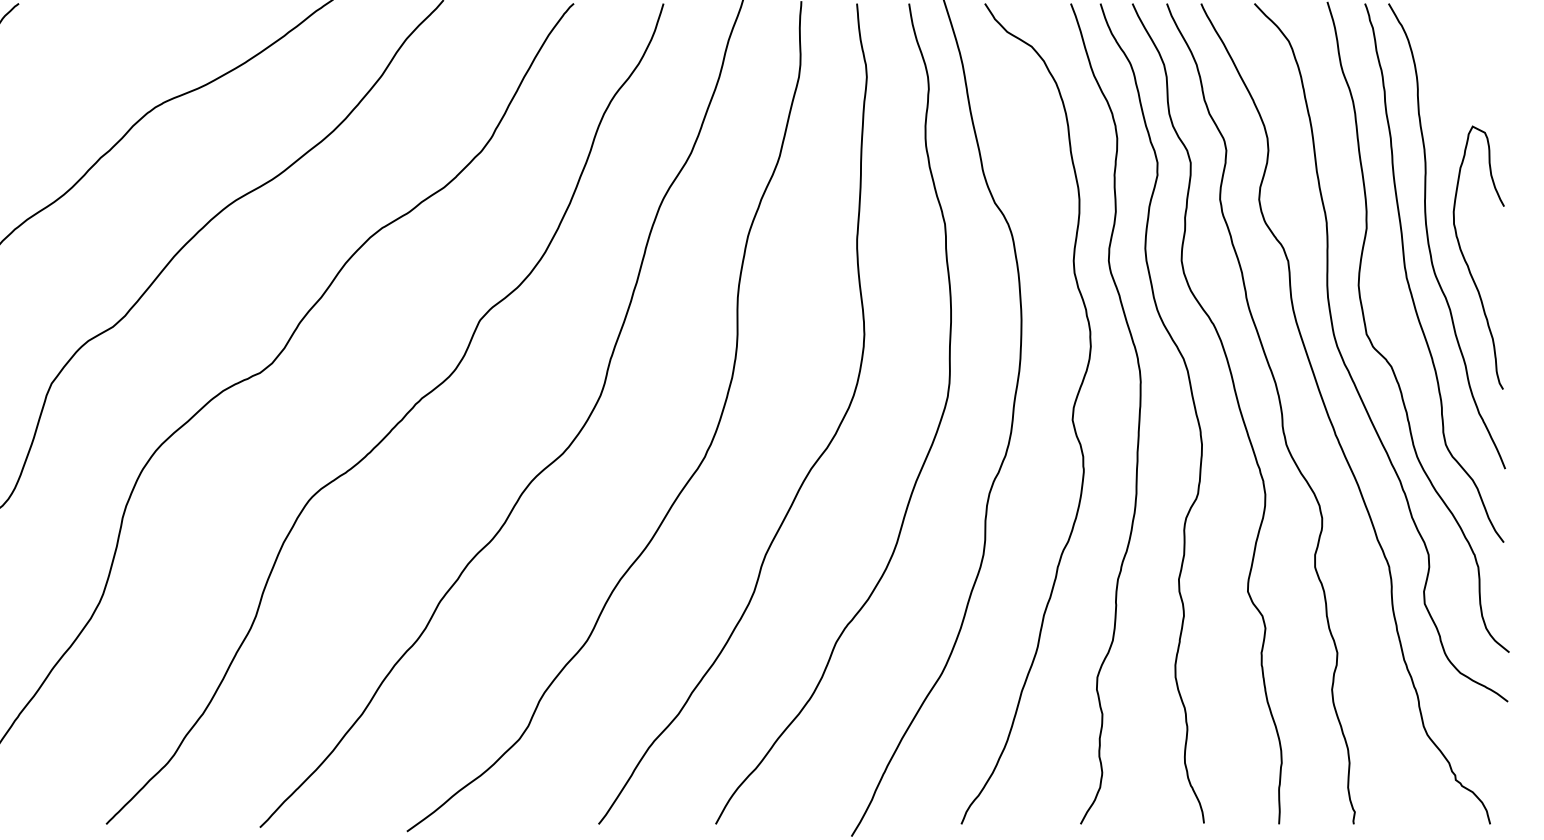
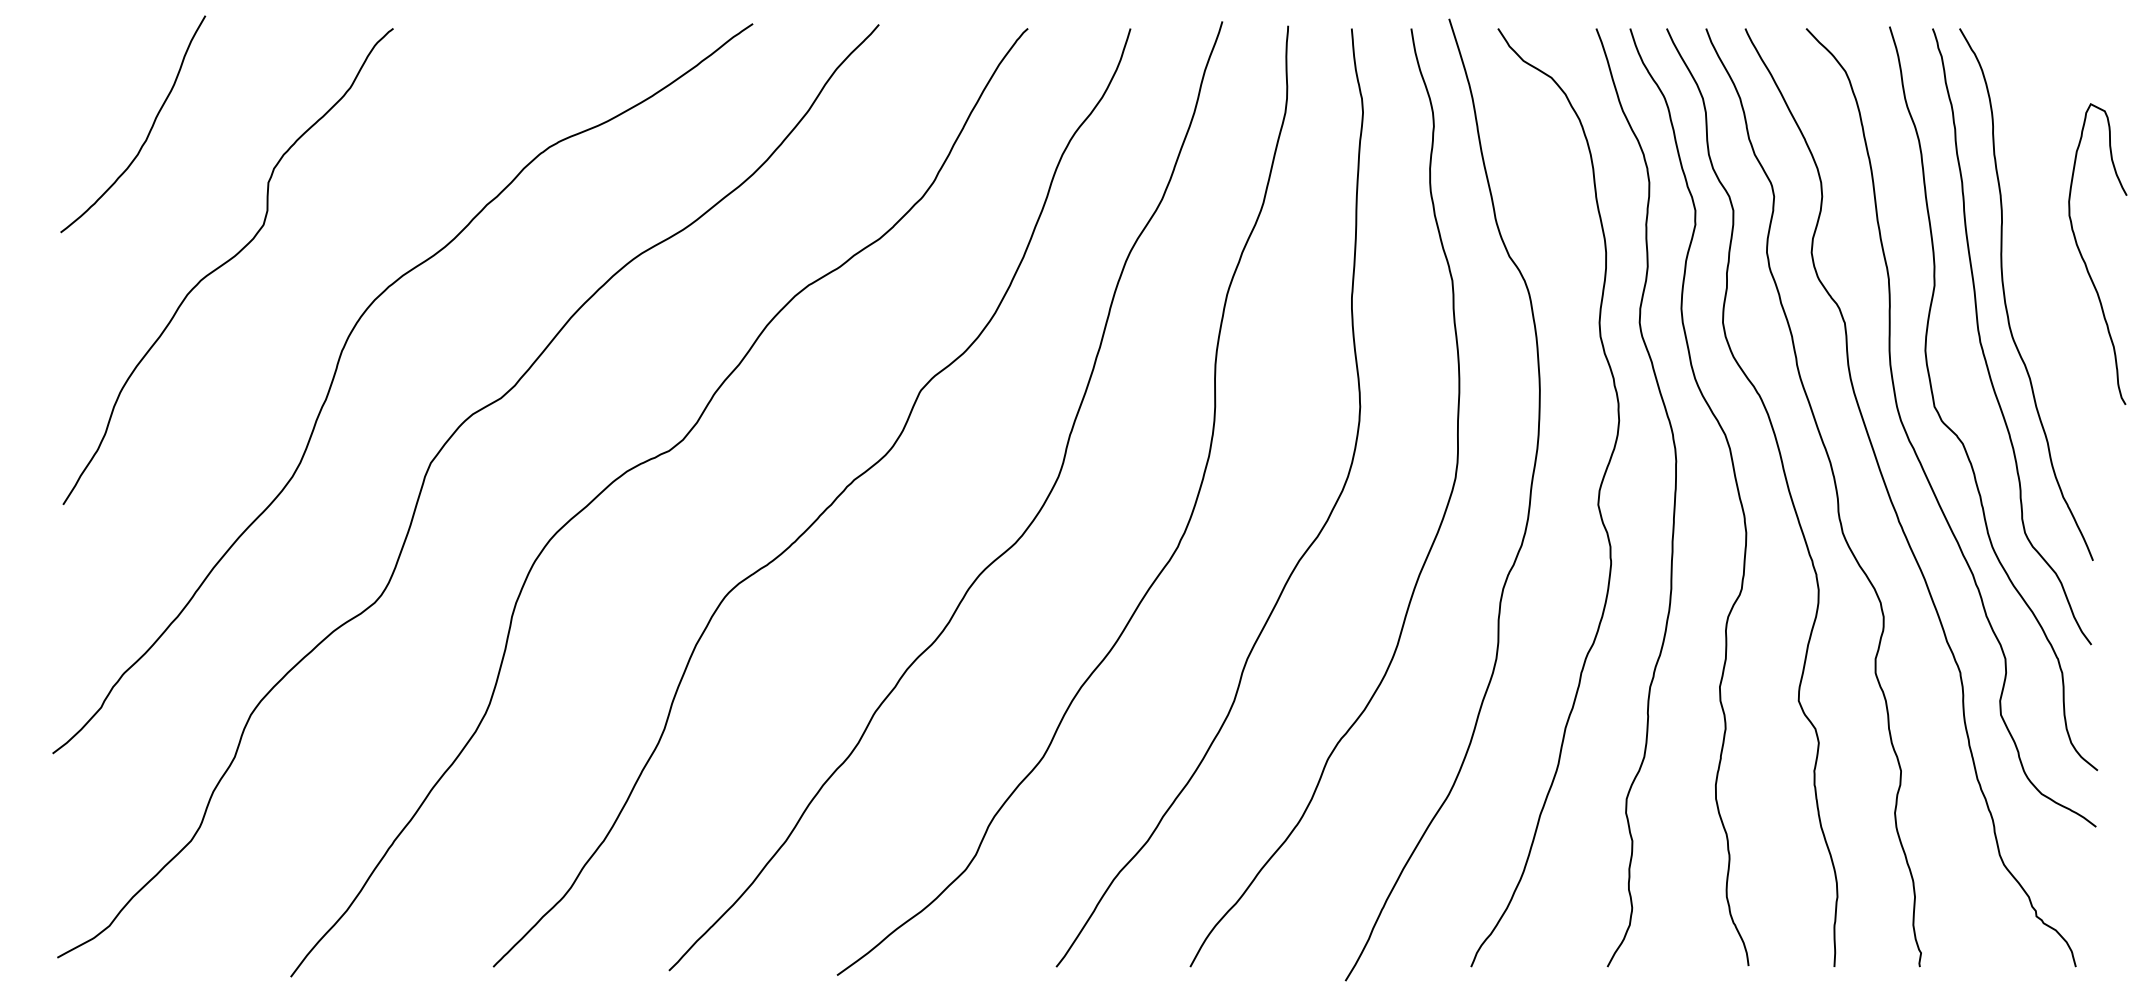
curve: (1467, 262) -> (2084, 259), moved

